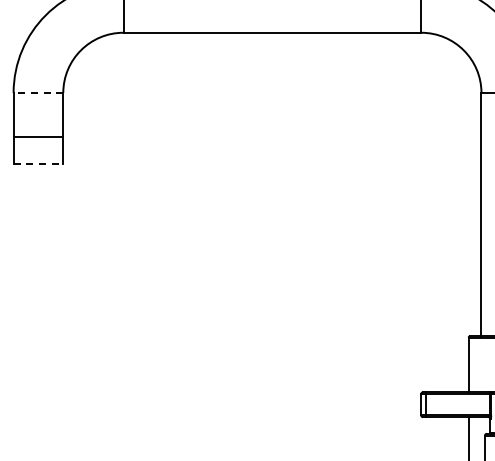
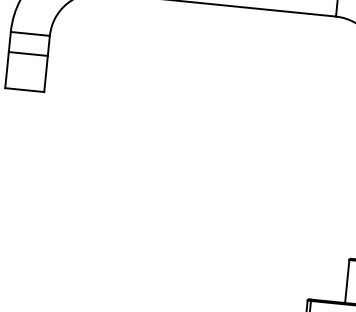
line: (38, 92) -> (30, 33), dashed -> solid
line: (38, 136) -> (28, 53), moved
line: (38, 164) -> (24, 90), dashed -> solid

